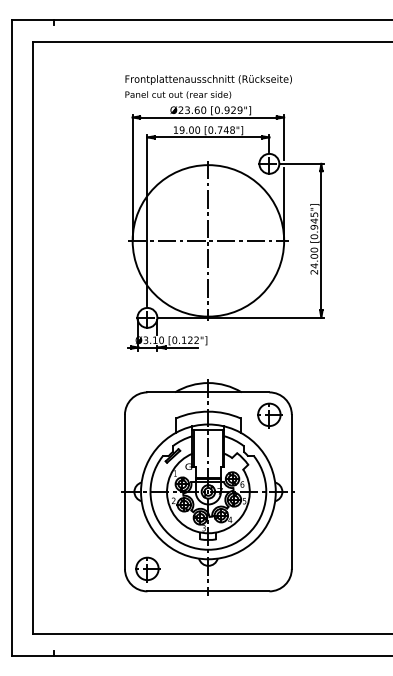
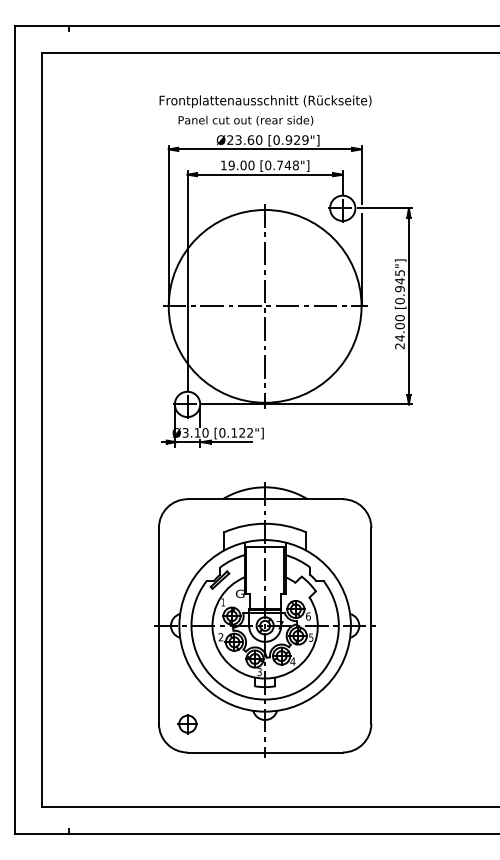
text: (178, 94) -> (246, 120), moved
part: (269, 415) -> (342, 528), removed
part: (147, 569) -> (187, 724), size x0.6

